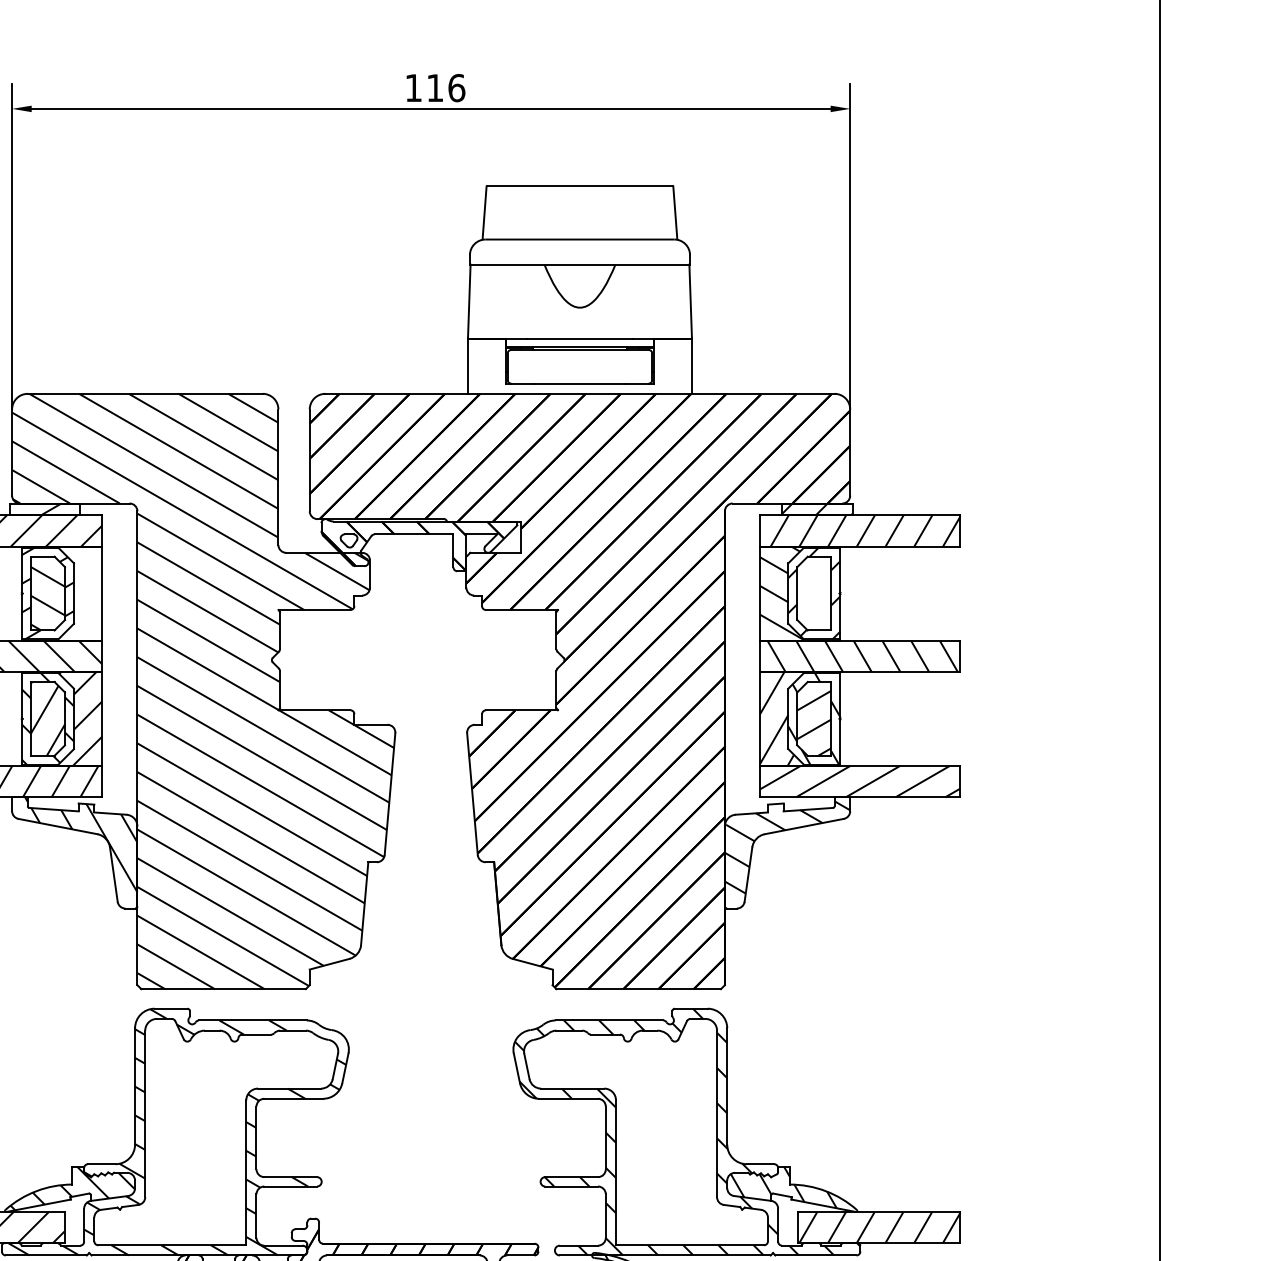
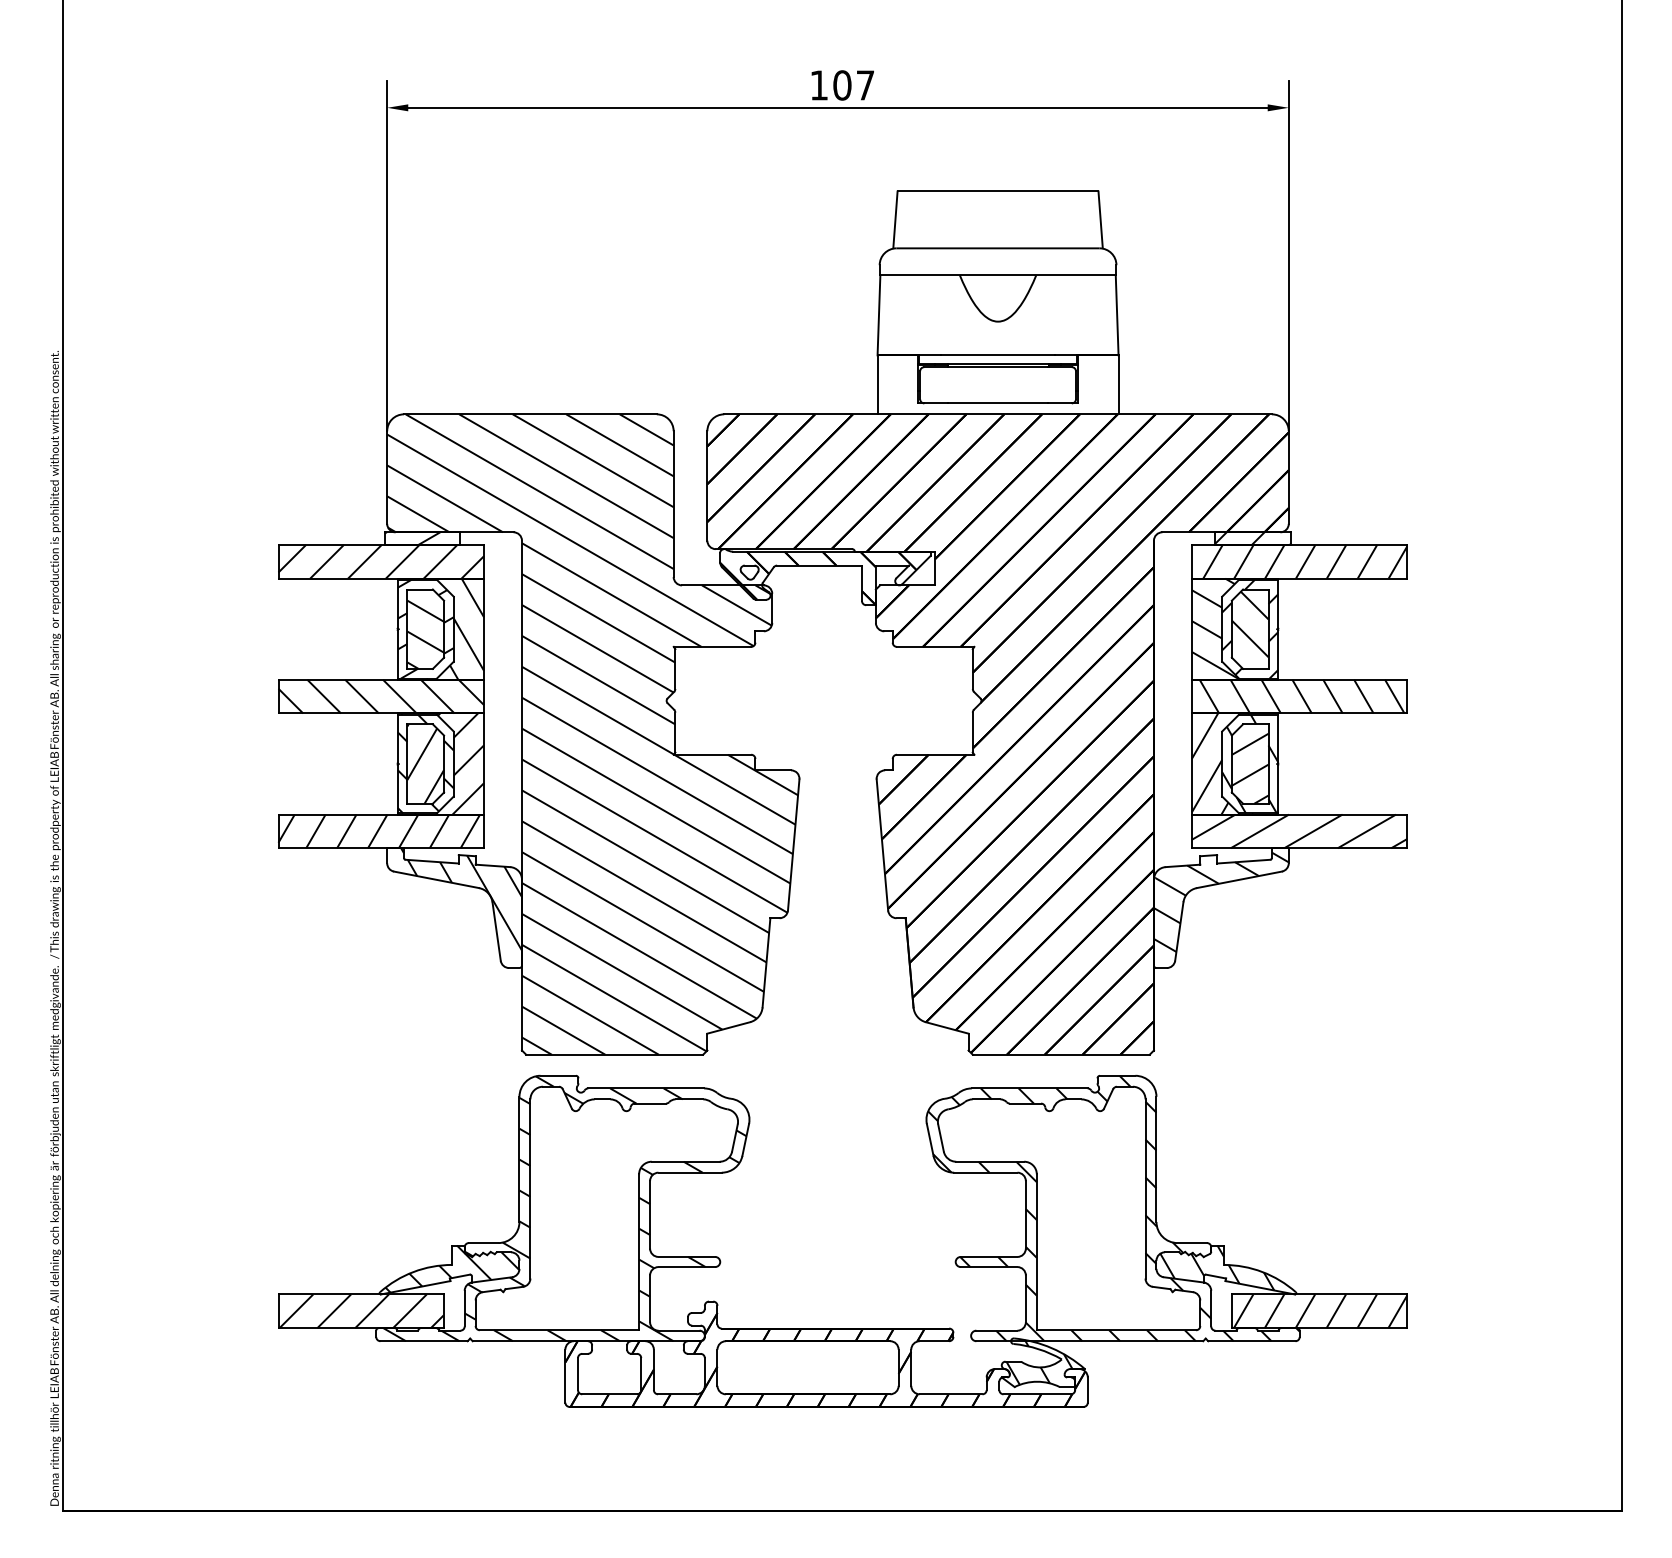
text: (445, 88) -> (853, 85), 116 -> 107
hatch: (813, 589) -> (1249, 624), added
hatch: (62, 592) -> (441, 628), added

